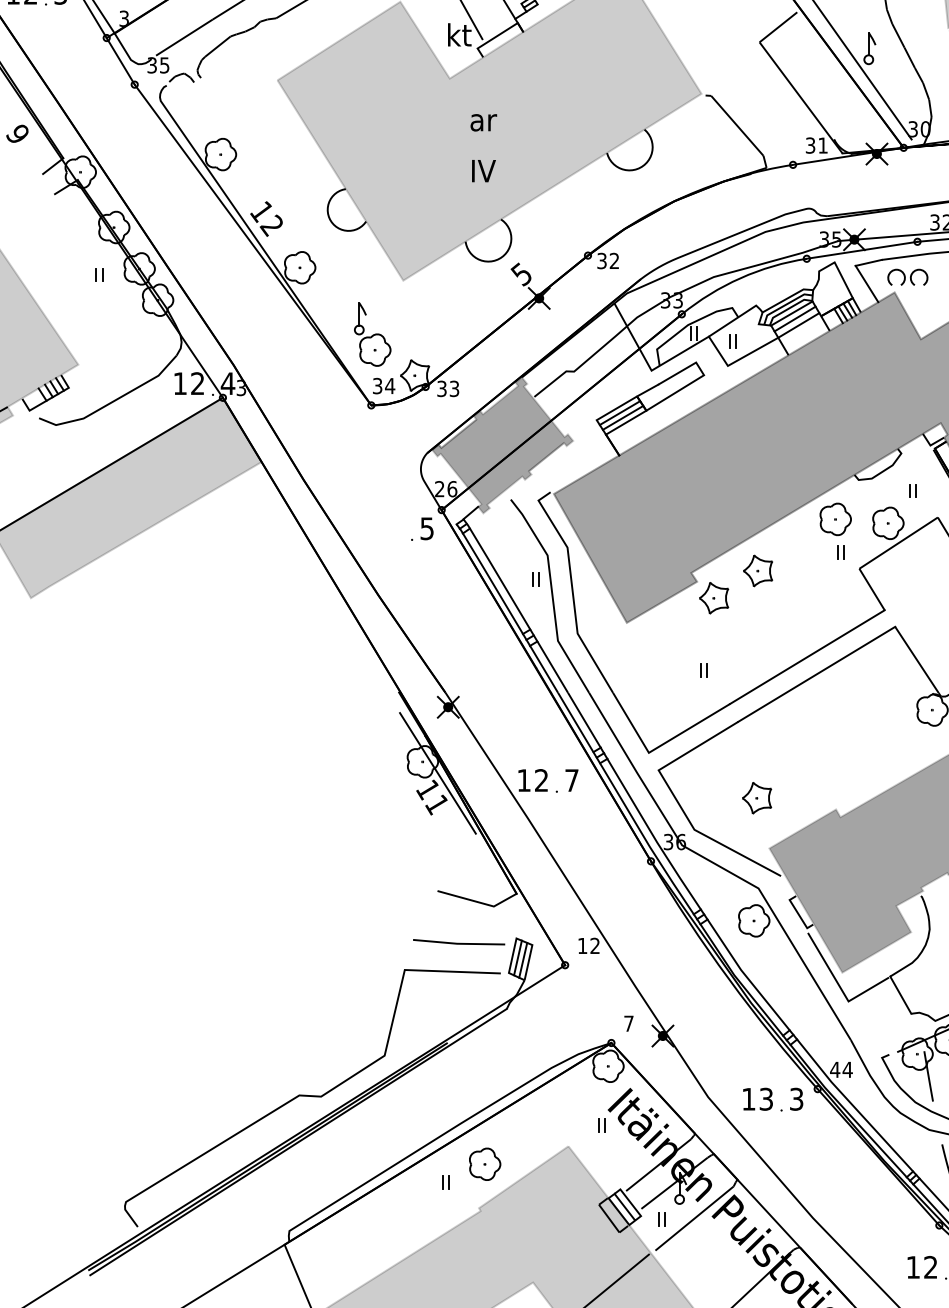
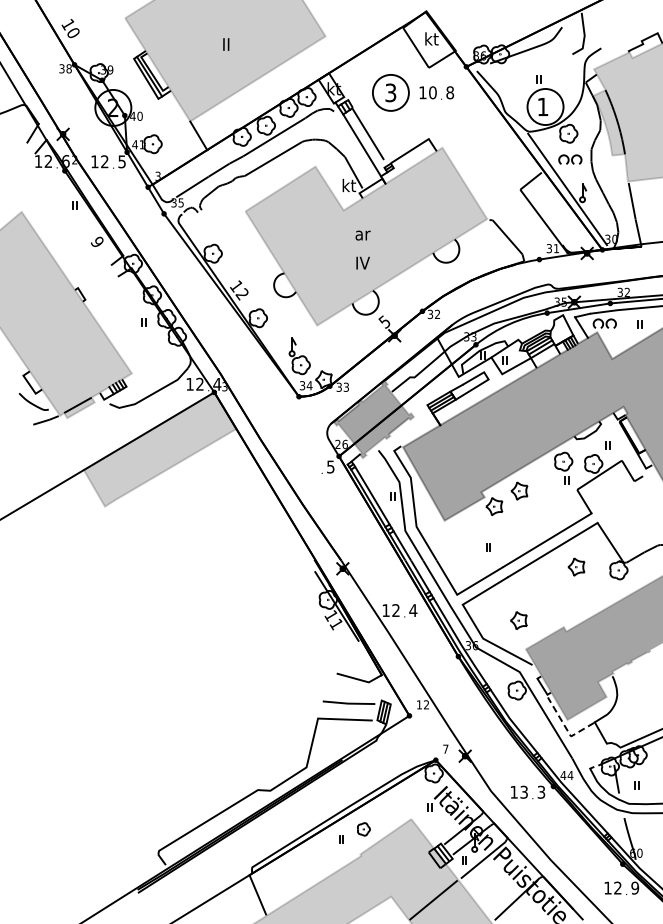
part: (858, 703) -> (576, 566), added
text: (572, 780) -> (413, 610), 7 -> 4
line: (840, 987) -> (566, 728), solid -> dashed
part: (484, 1164) -> (363, 829), size x0.7

